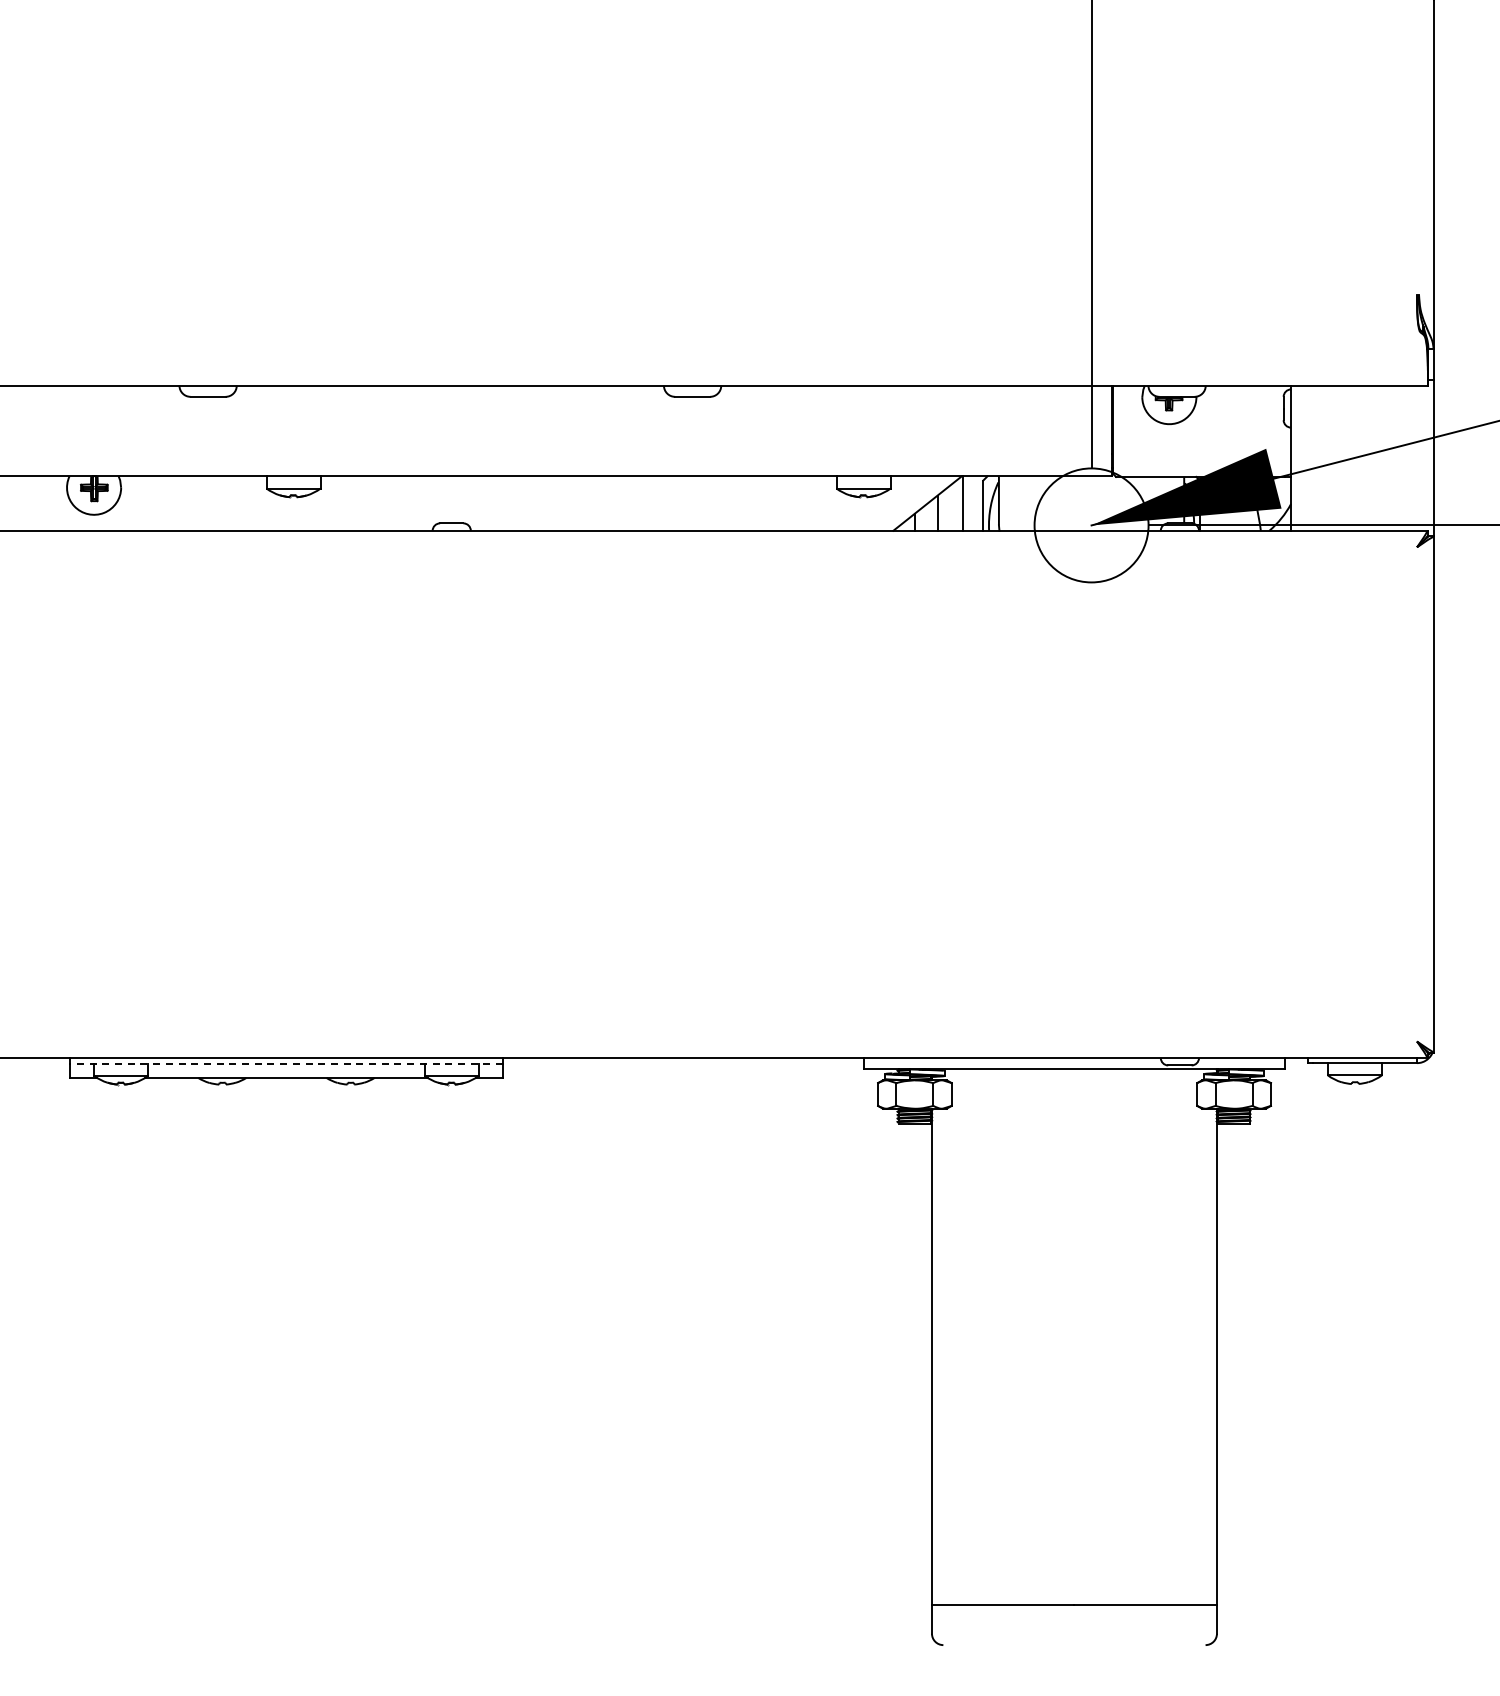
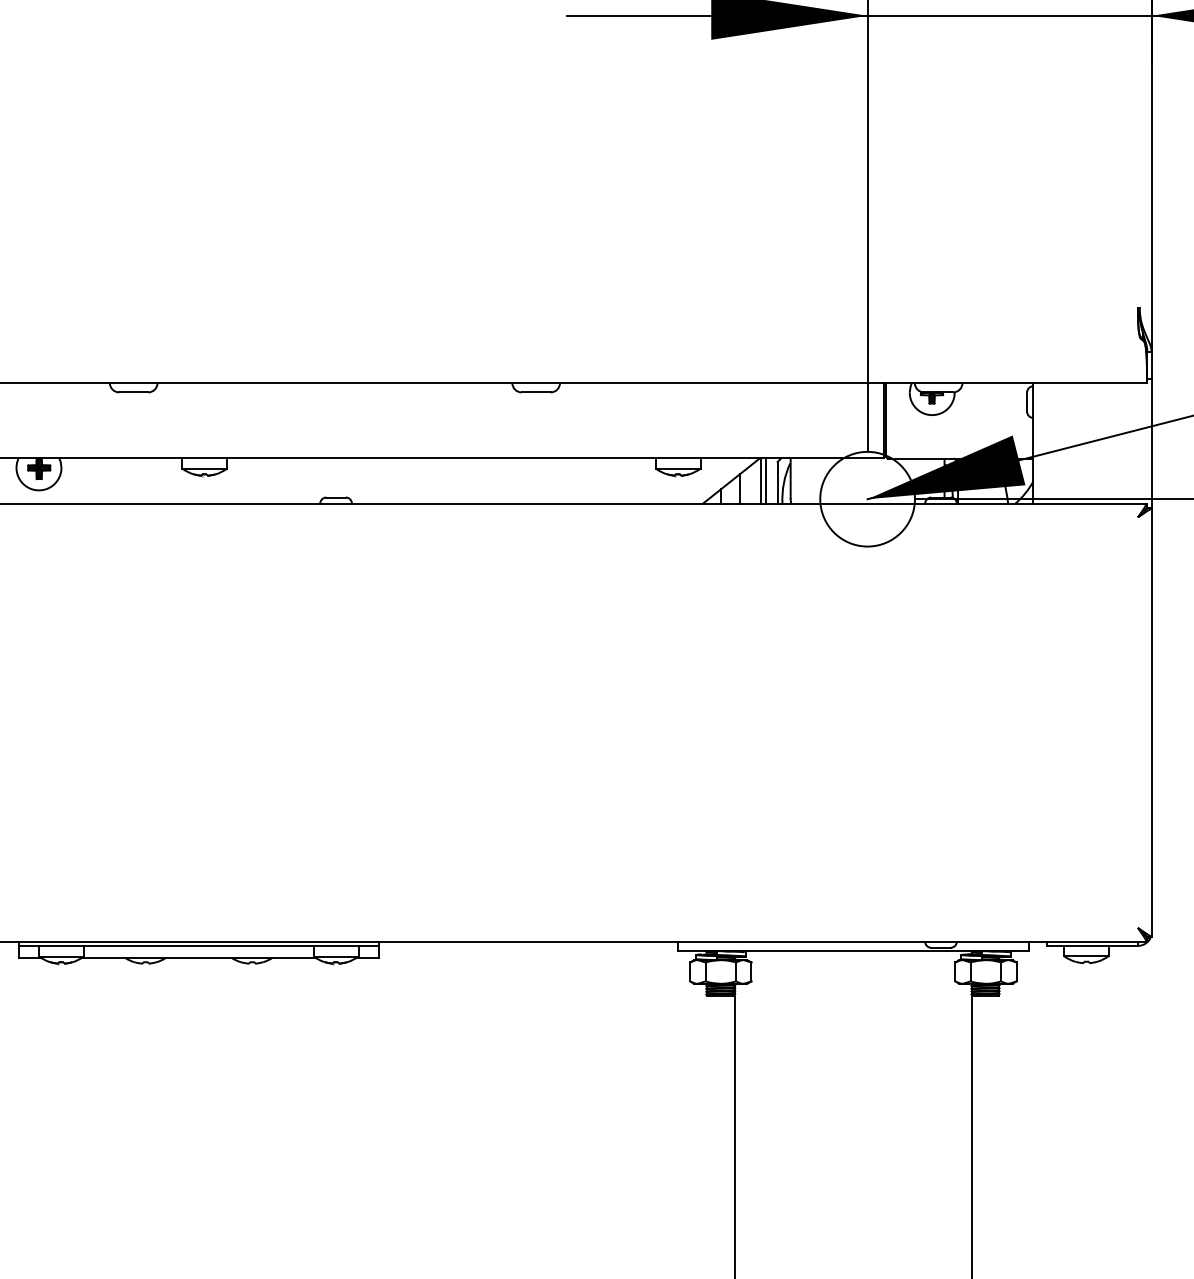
line: (969, 503) -> (766, 481), added
line: (286, 1063) -> (198, 946), dashed -> solid

